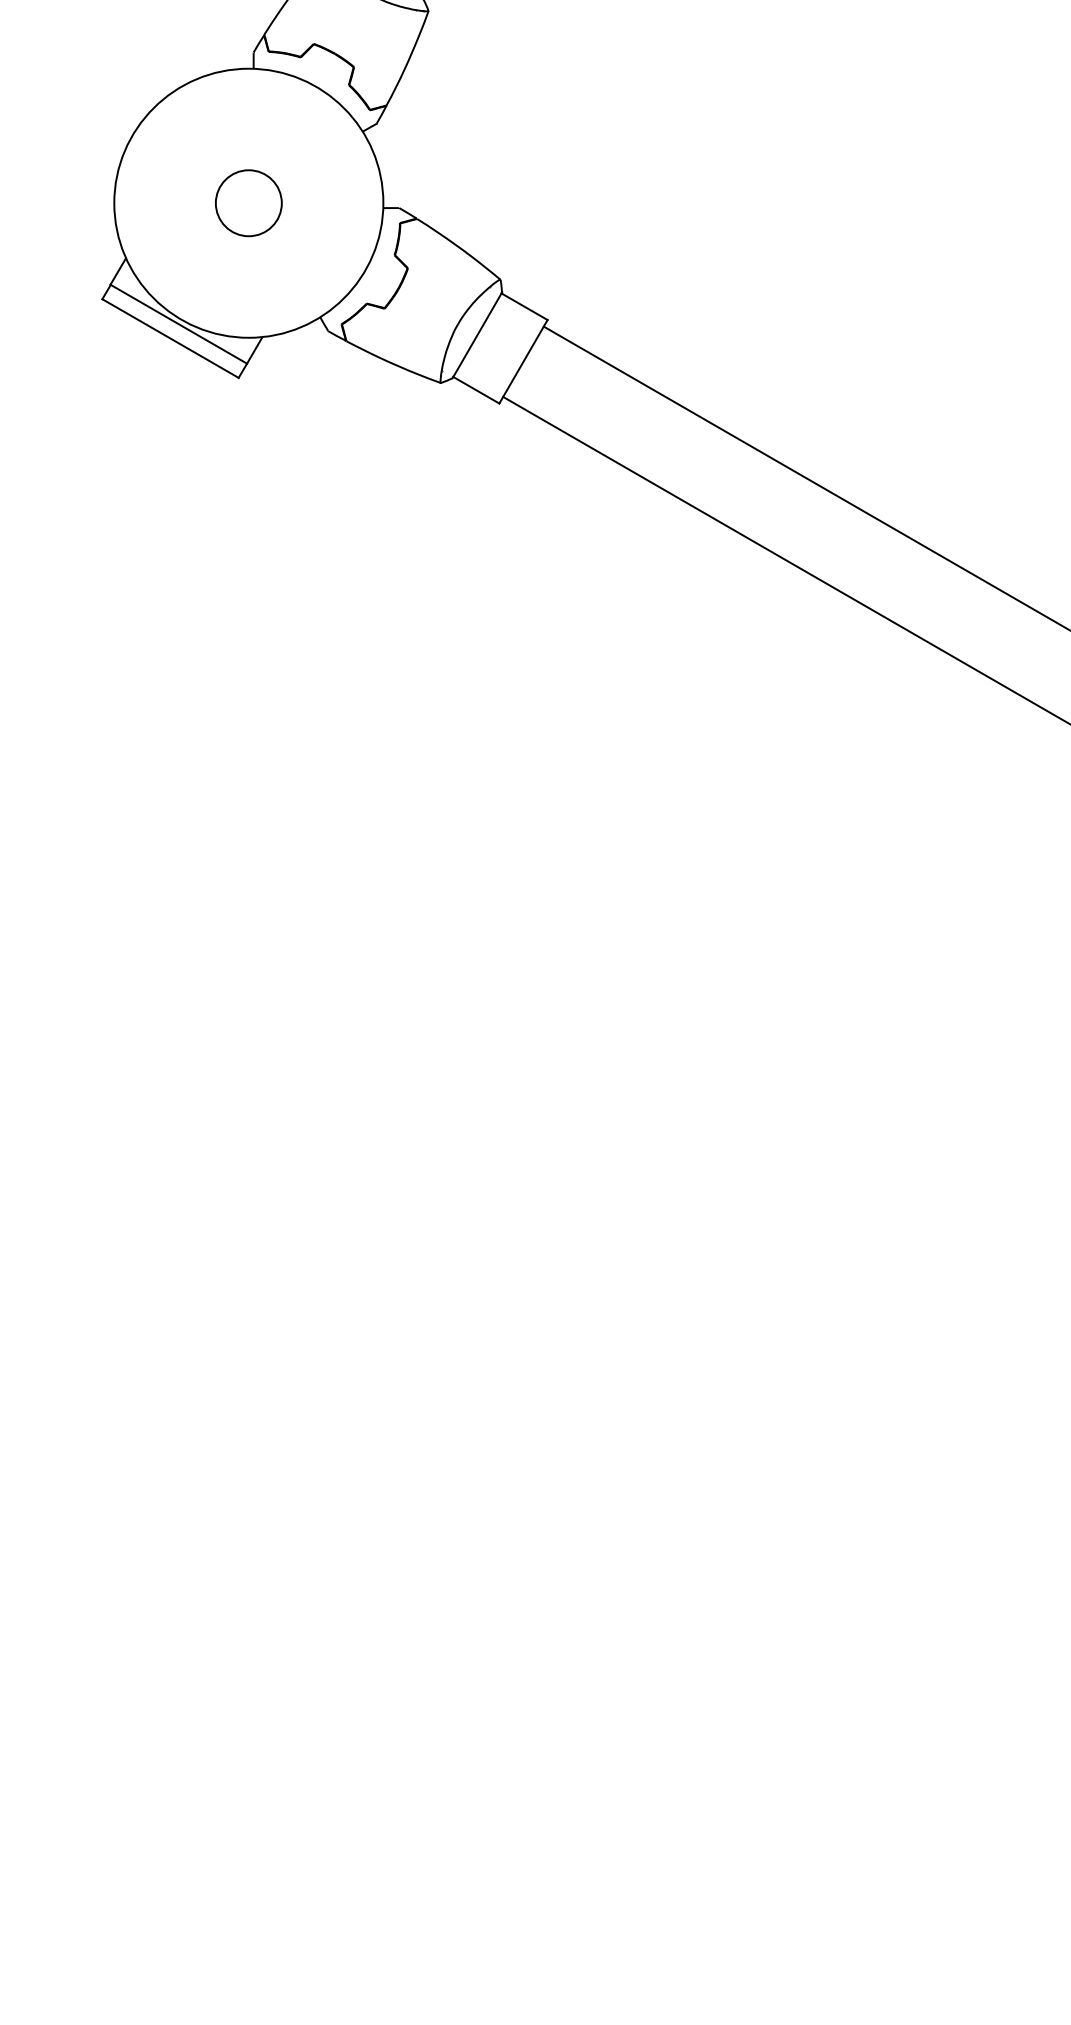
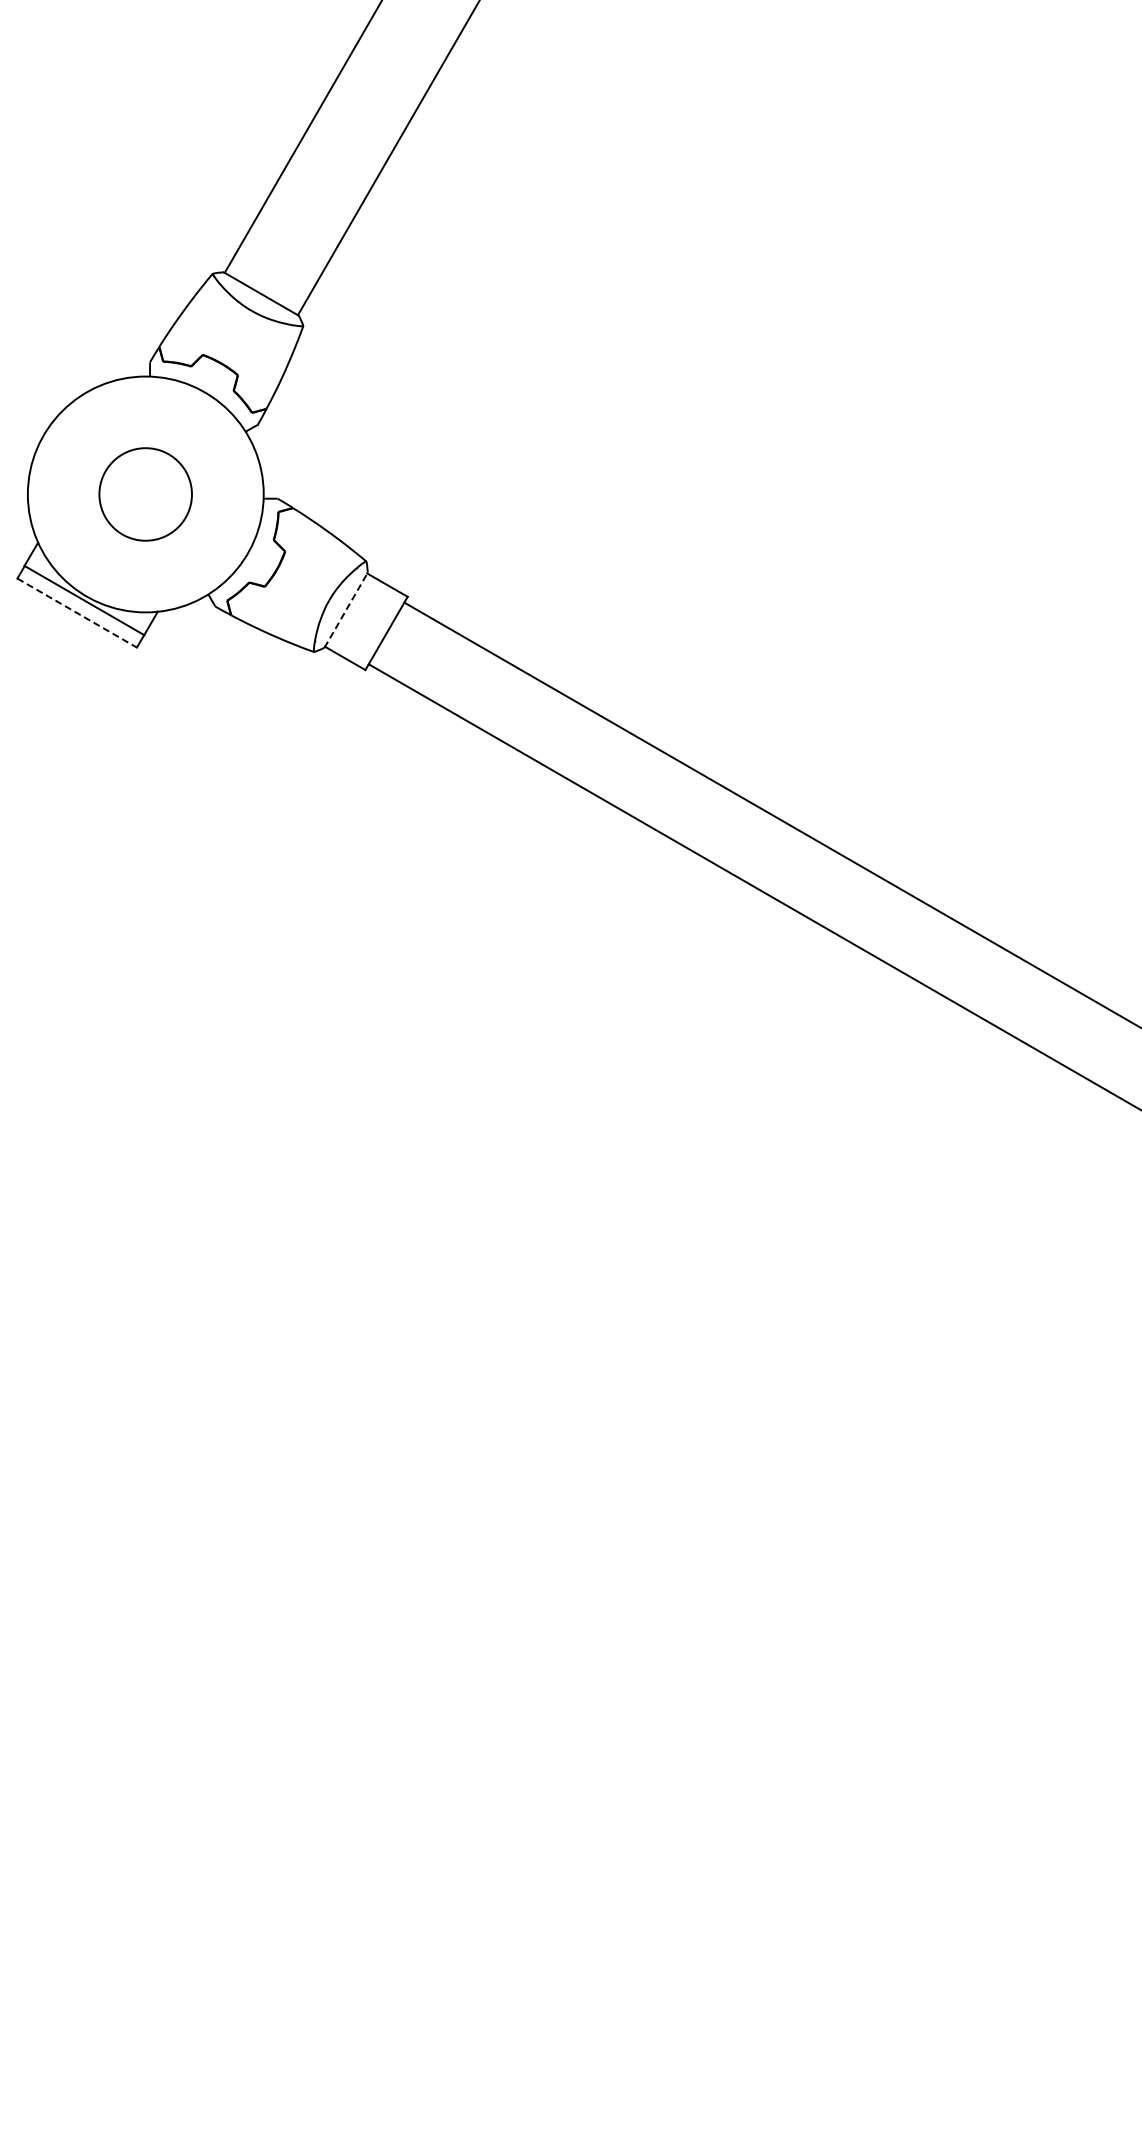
circle: (248, 203) -> (145, 494), size x1.6
line: (477, 334) -> (346, 609), solid -> dashed
line: (170, 339) -> (77, 613), solid -> dashed

